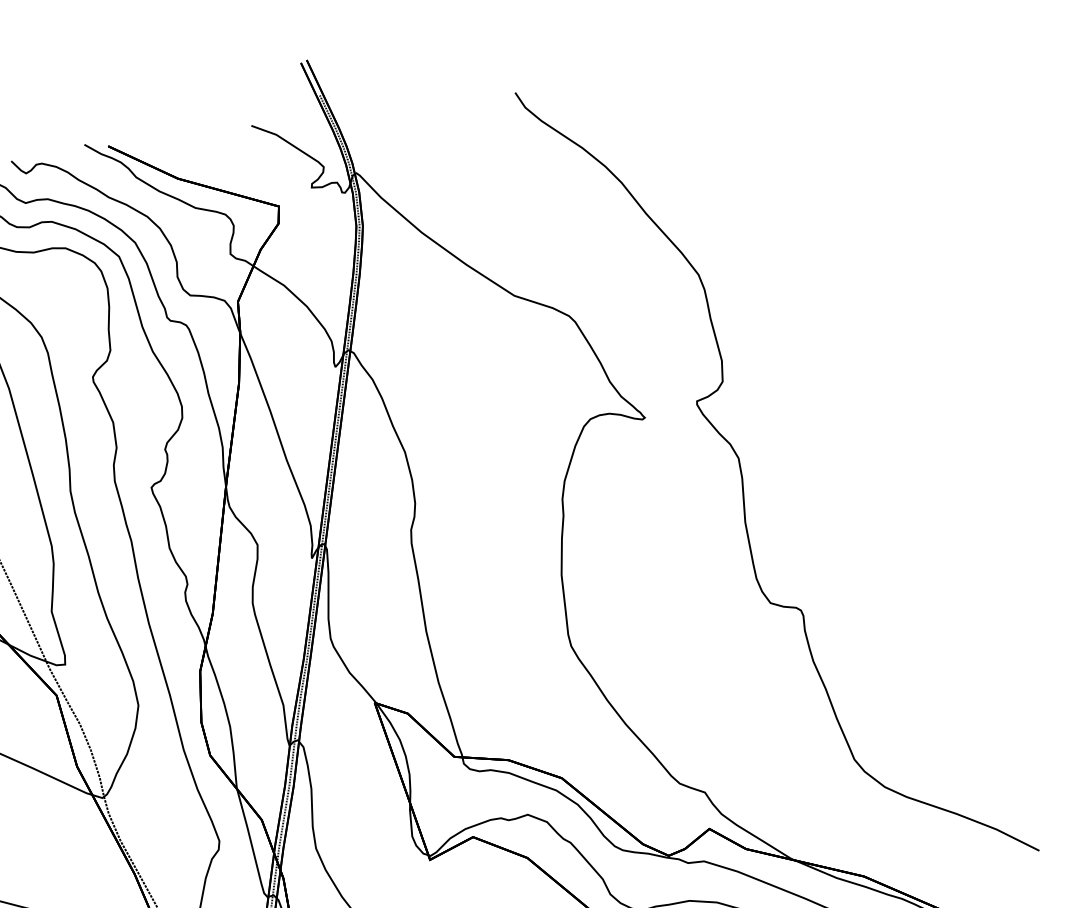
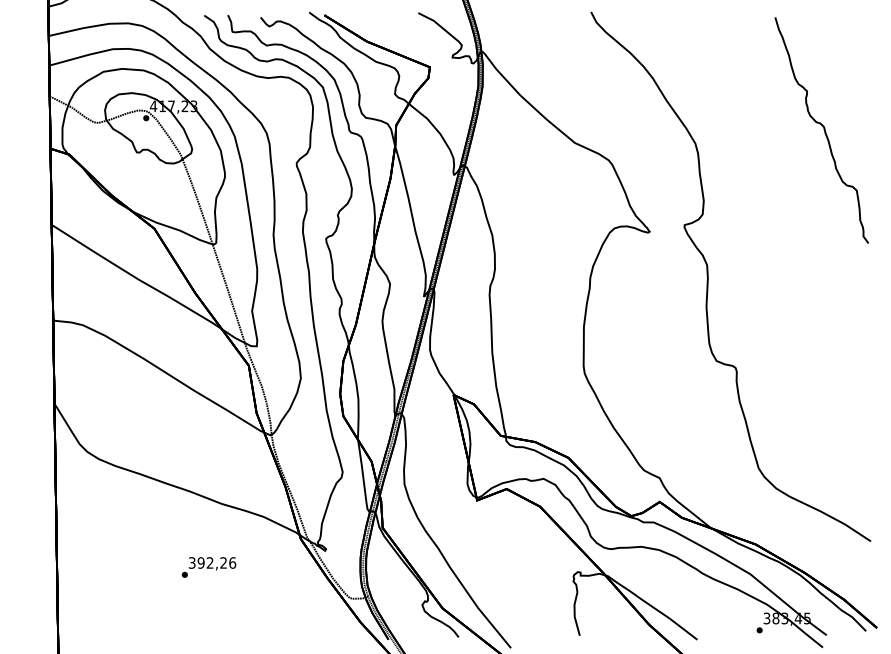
curve: (891, 229) -> (823, 129), added

